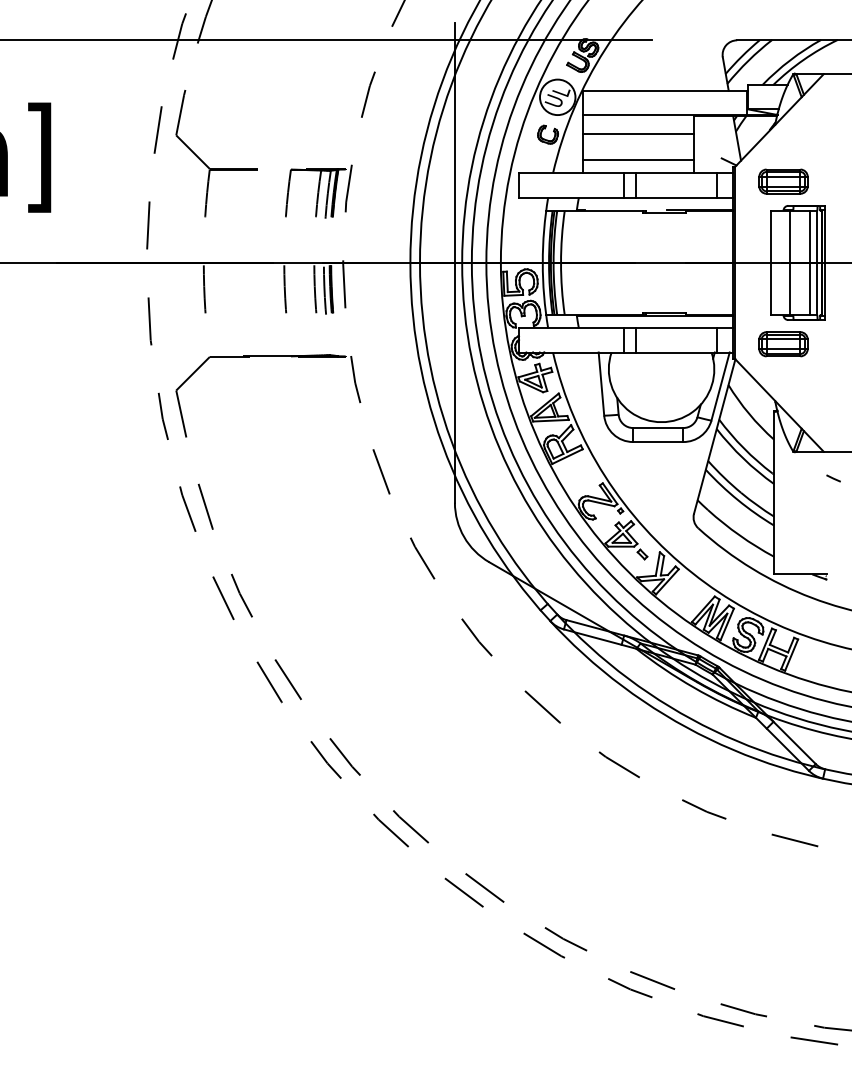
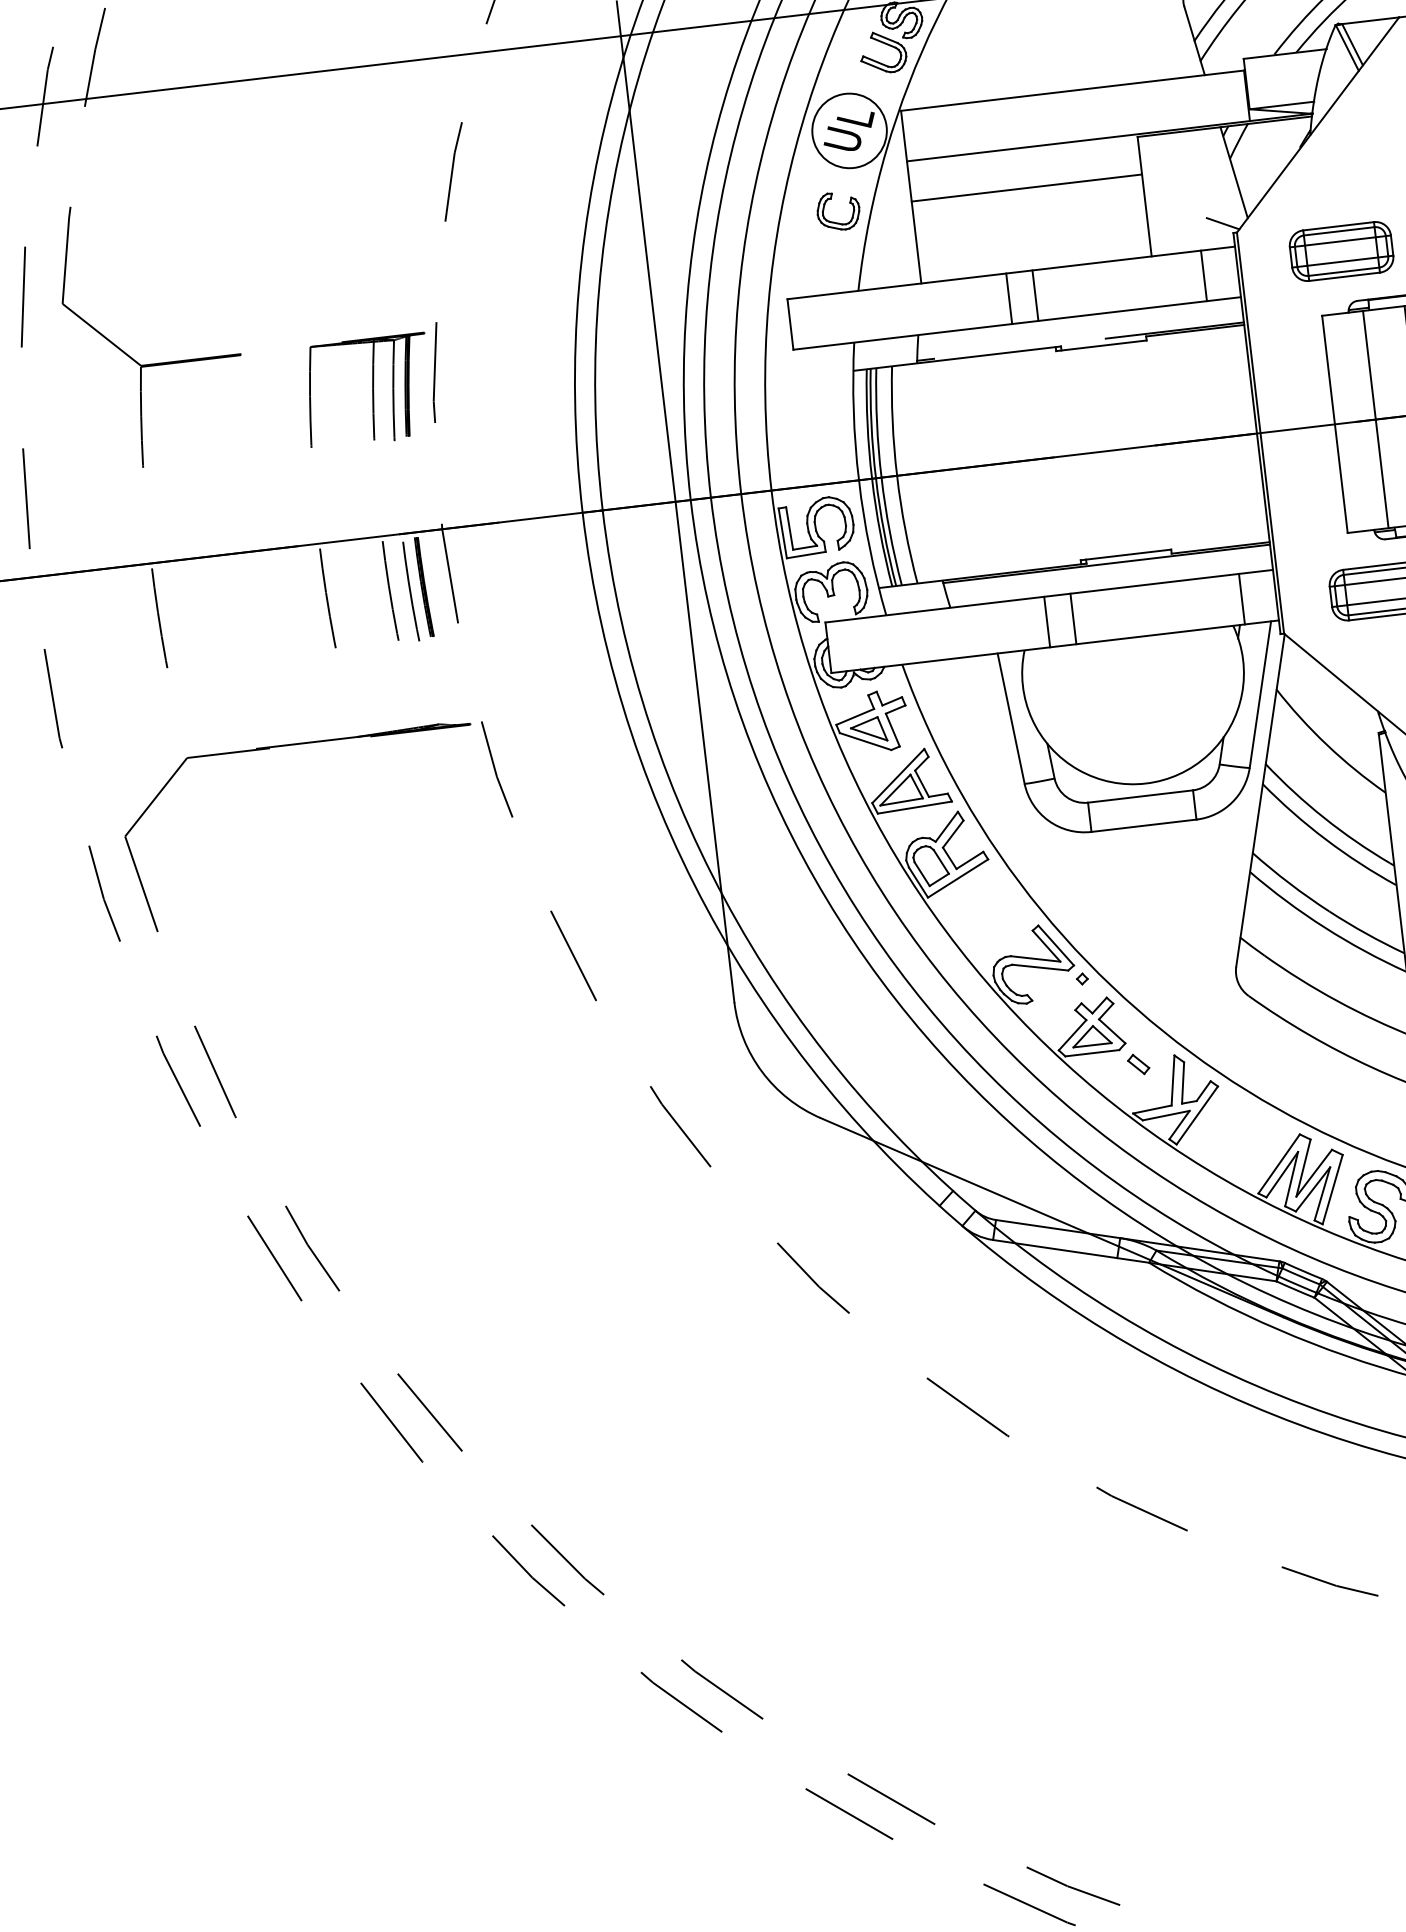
line: (638, 159) -> (1033, 240), removed

